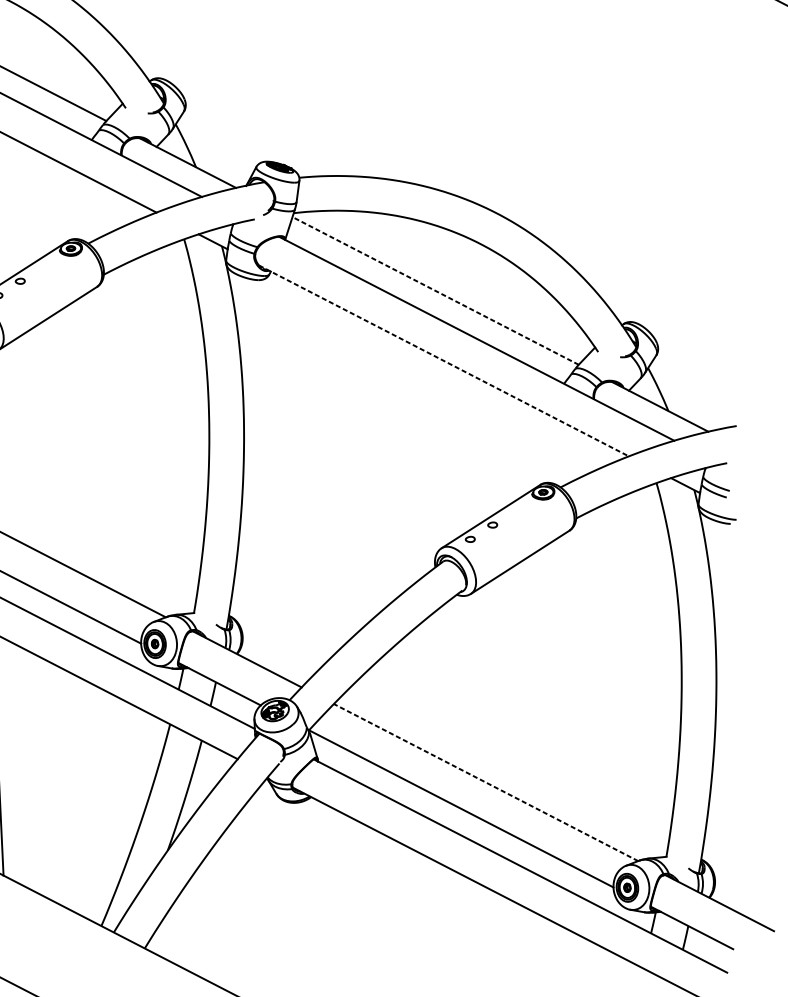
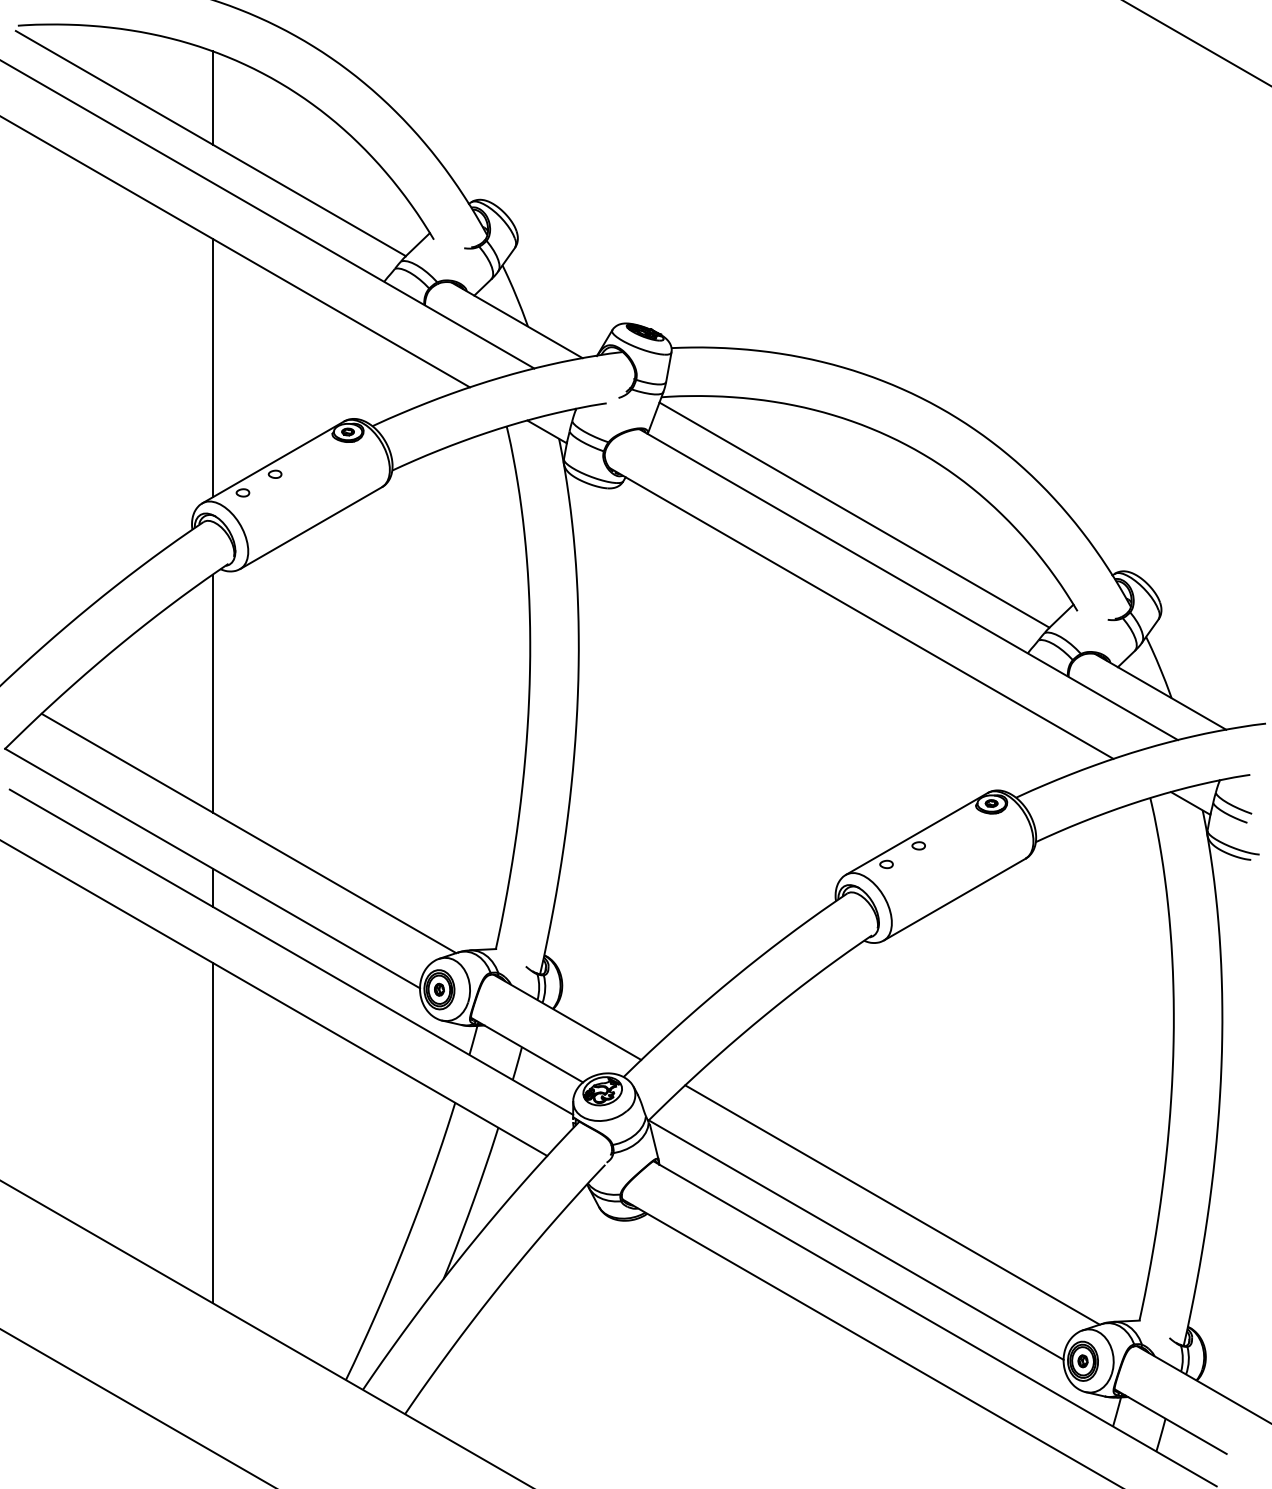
line: (435, 290) -> (854, 514), dashed -> solid
line: (443, 360) -> (861, 613), dashed -> solid
line: (486, 782) -> (892, 1204), dashed -> solid

